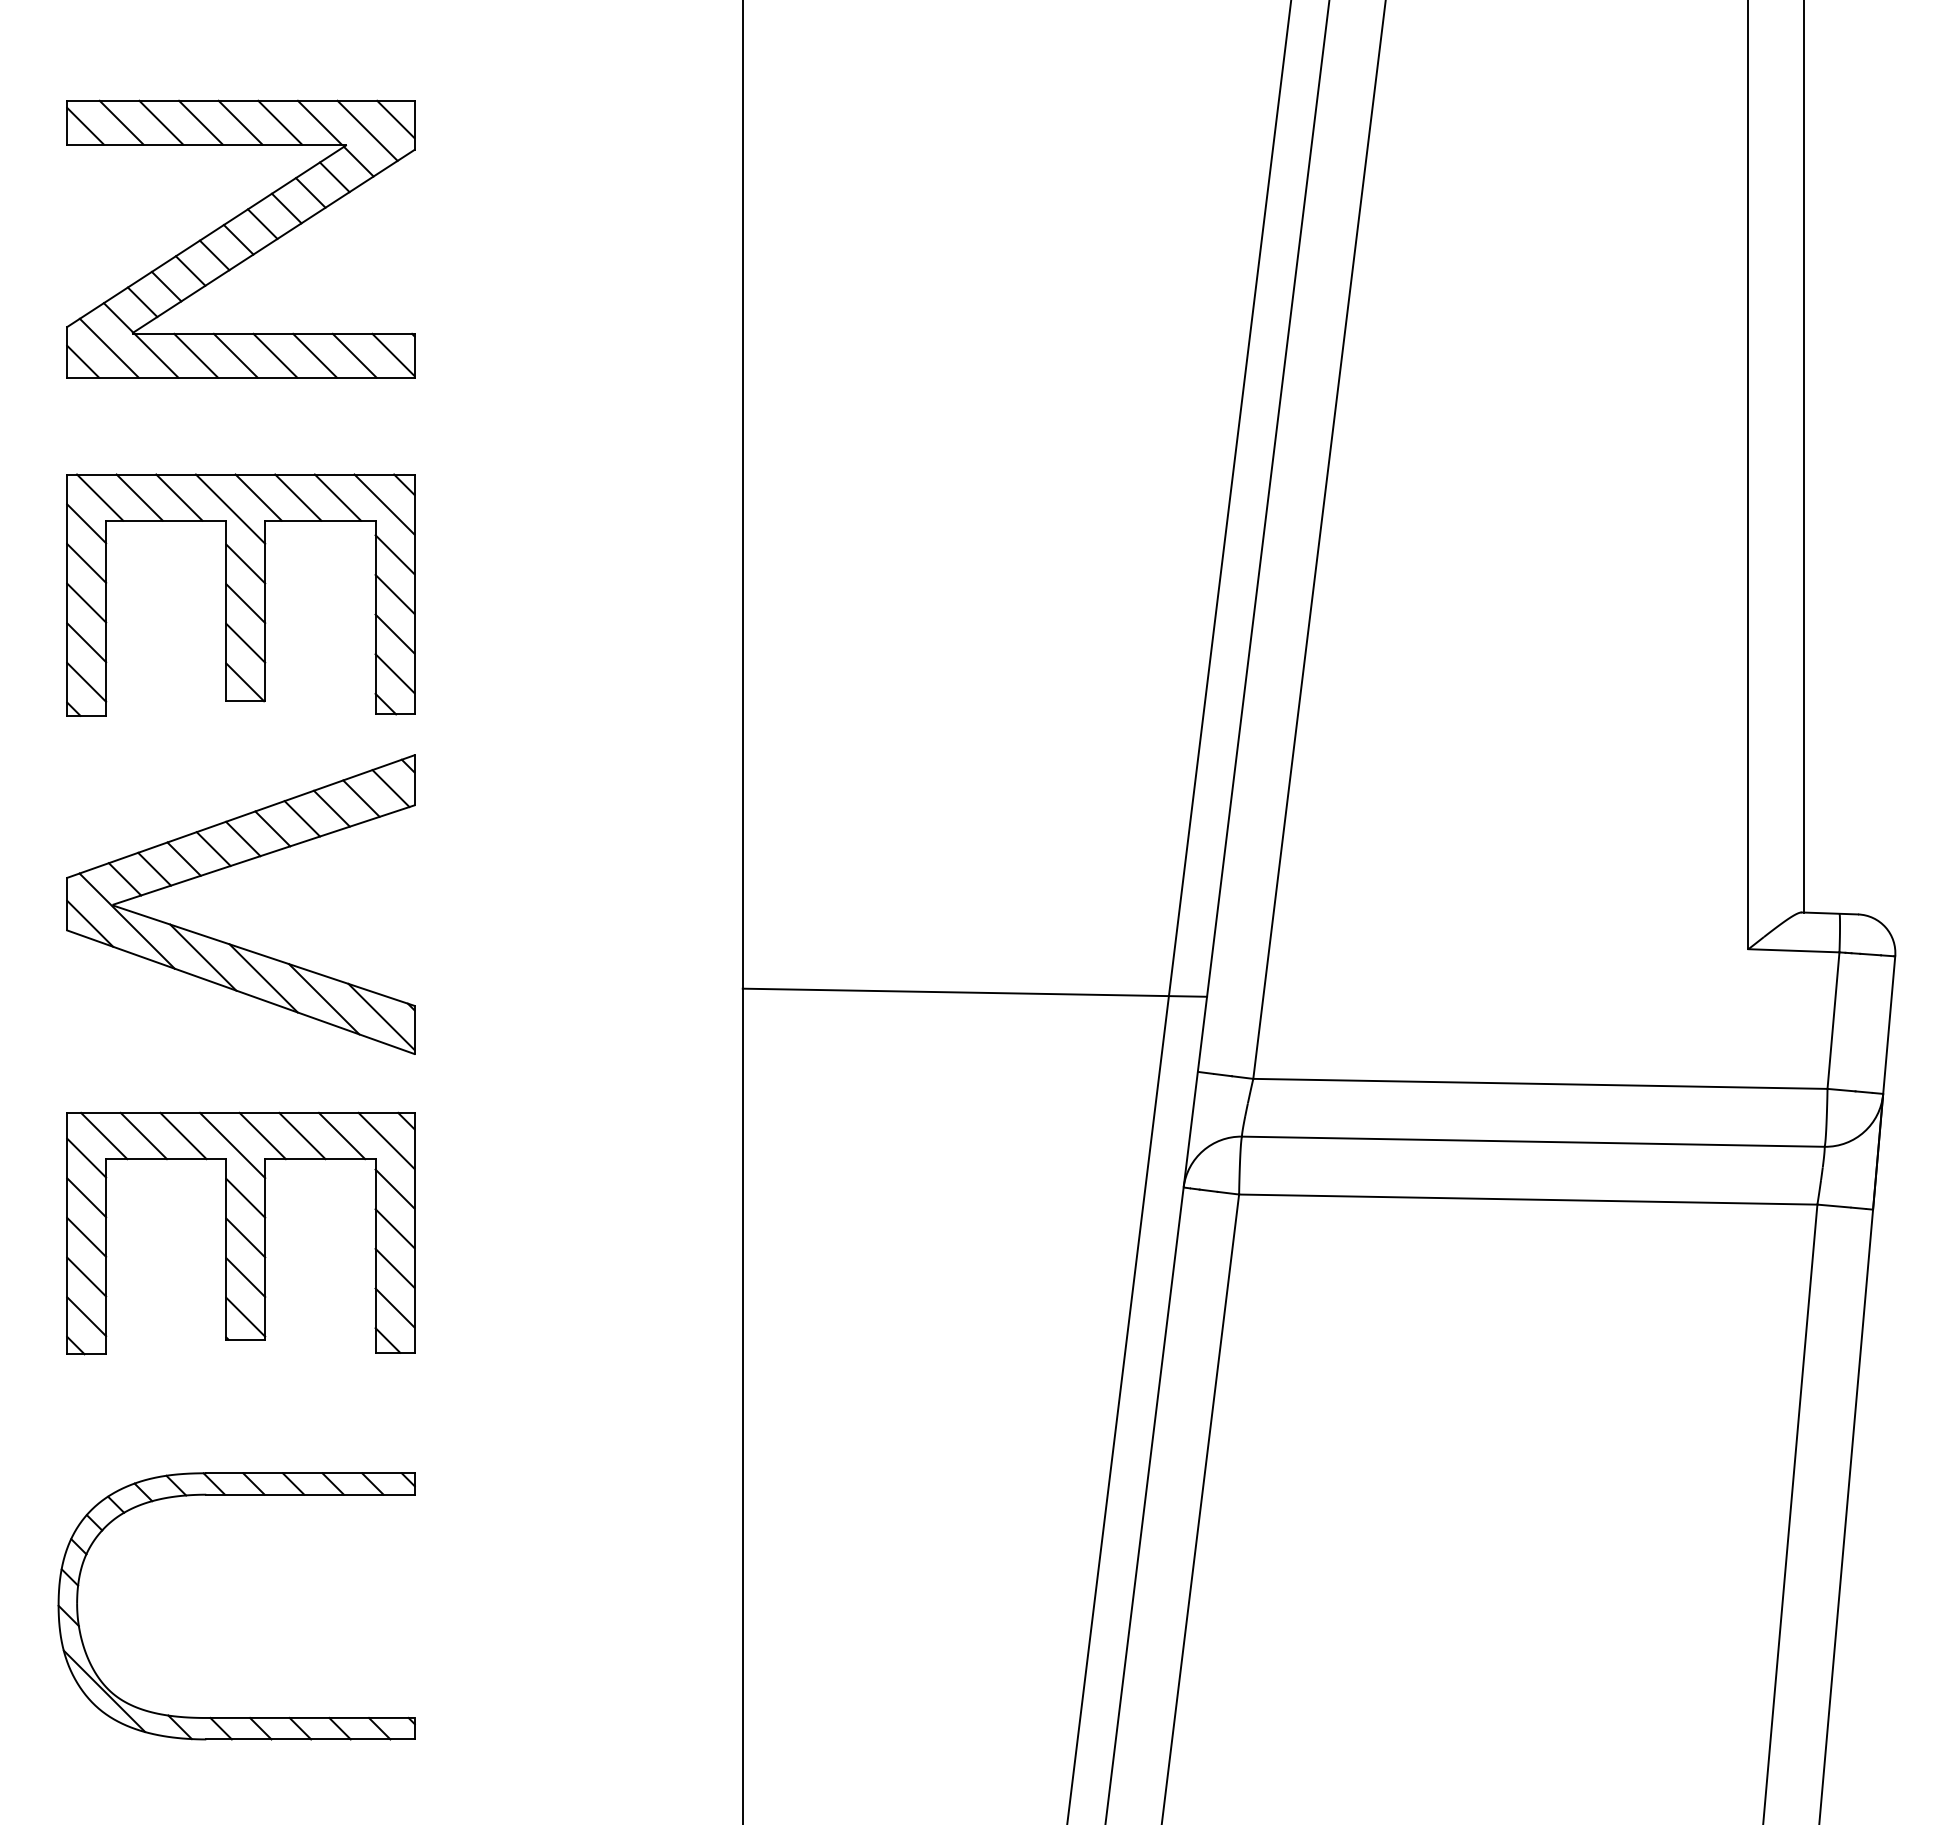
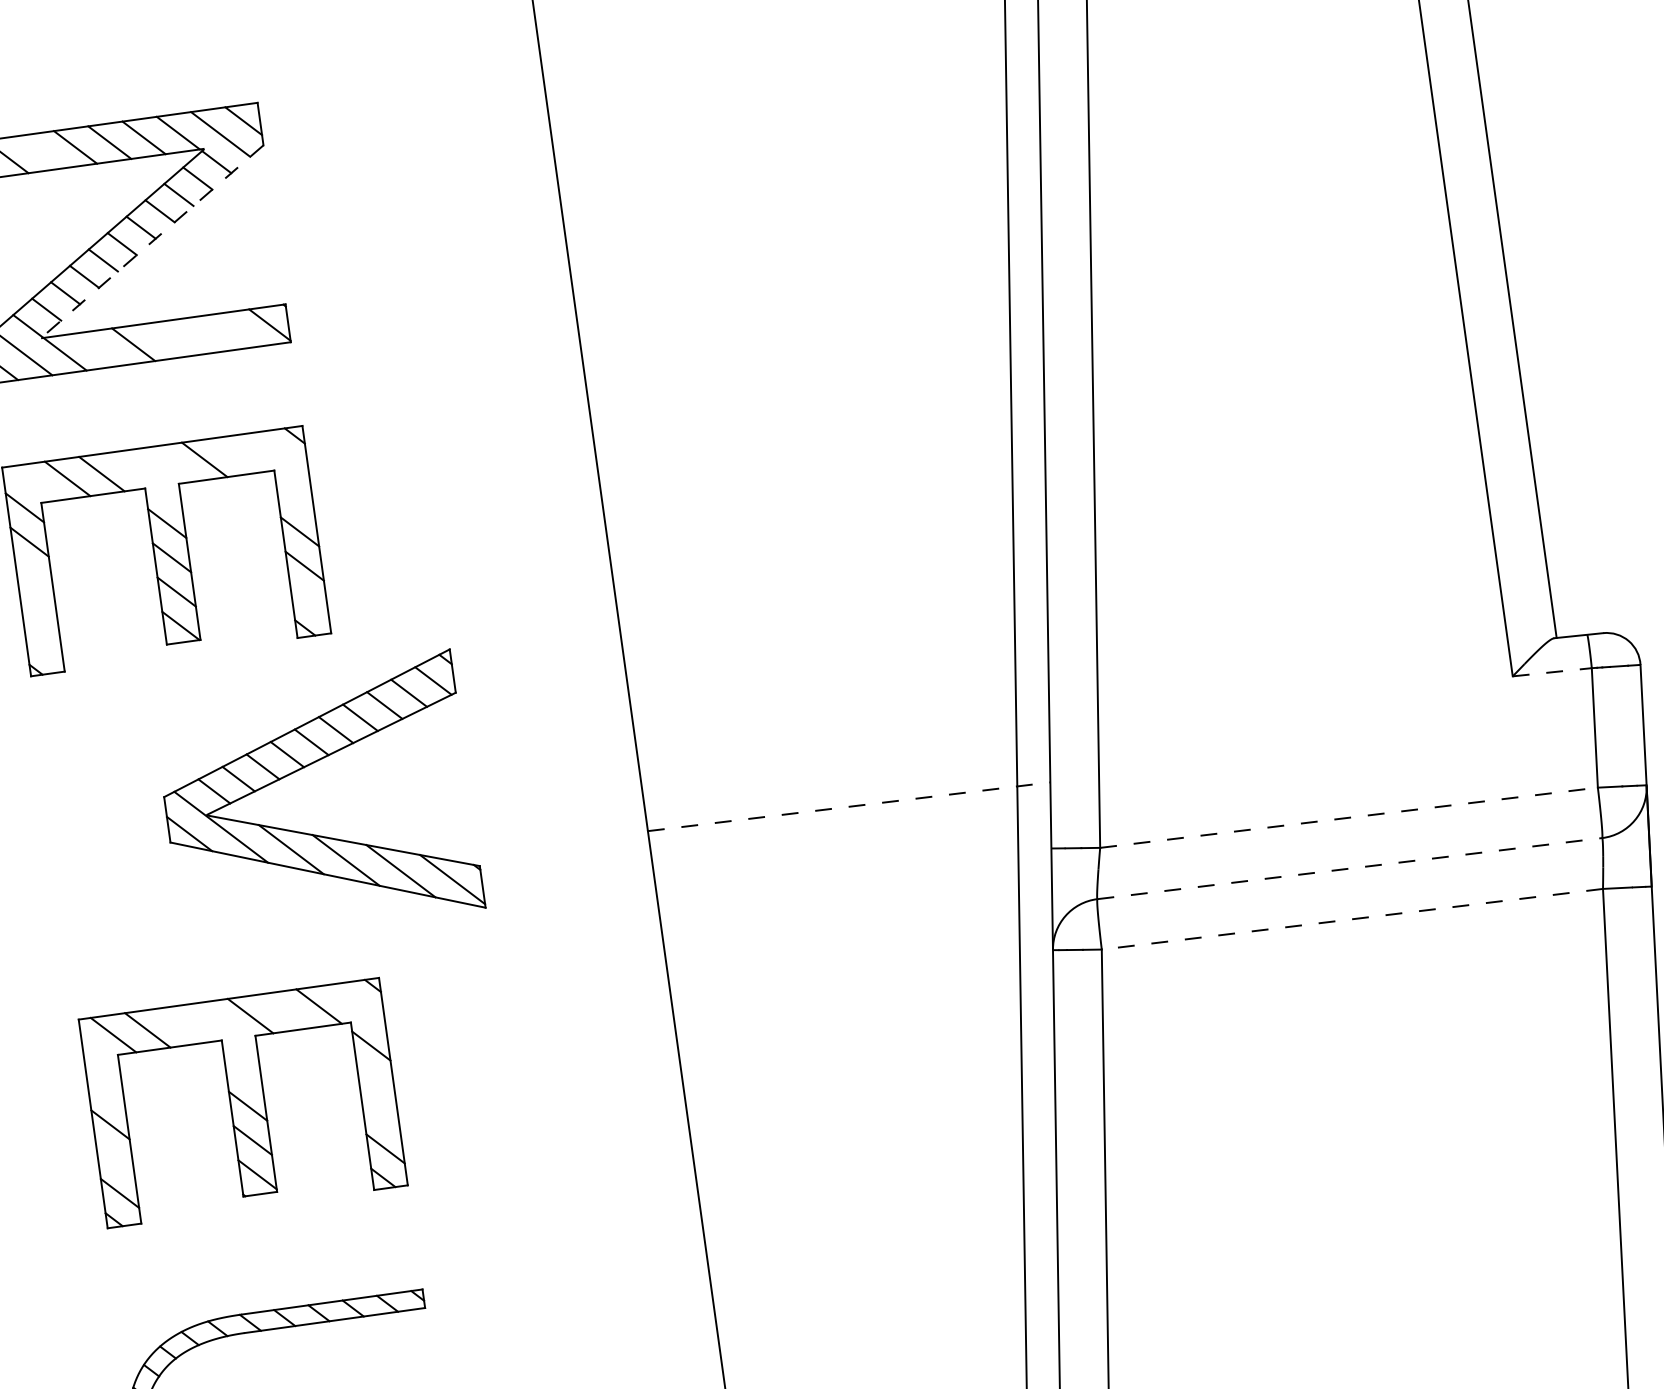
line: (161, 122) -> (41, 151), removed
line: (273, 241) -> (152, 241), solid -> dashed
line: (196, 355) -> (99, 349), removed
line: (275, 355) -> (167, 339), removed
line: (314, 355) -> (201, 335), removed
line: (354, 355) -> (236, 330), removed
line: (100, 497) -> (33, 483), removed
line: (258, 497) -> (170, 464), removed
line: (337, 497) -> (238, 455), removed
line: (384, 504) -> (280, 455), removed
line: (230, 508) -> (147, 477), removed
line: (394, 554) -> (294, 497), removed
line: (86, 602) -> (34, 575), removed
line: (86, 642) -> (38, 610), removed
line: (394, 673) -> (309, 600), removed
line: (86, 681) -> (43, 644), removed
part: (230, 867) -> (304, 768), moved
line: (1793, 950) -> (1551, 672), solid -> dashed
line: (975, 992) -> (849, 806), solid -> dashed
line: (1540, 1083) -> (1349, 817), solid -> dashed
line: (183, 1135) -> (182, 1025), removed
line: (302, 1135) -> (284, 1010), removed
line: (386, 1140) -> (358, 1005), removed
line: (1533, 1141) -> (1349, 868), solid -> dashed
line: (232, 1145) -> (225, 1027), removed
line: (86, 1157) -> (100, 1055), removed
line: (86, 1197) -> (105, 1090), removed
line: (245, 1197) -> (243, 1071), removed
line: (1527, 1199) -> (1351, 919), solid -> dashed
line: (394, 1228) -> (375, 1080), removed
line: (394, 1267) -> (380, 1113), removed
line: (86, 1276) -> (115, 1158), removed

